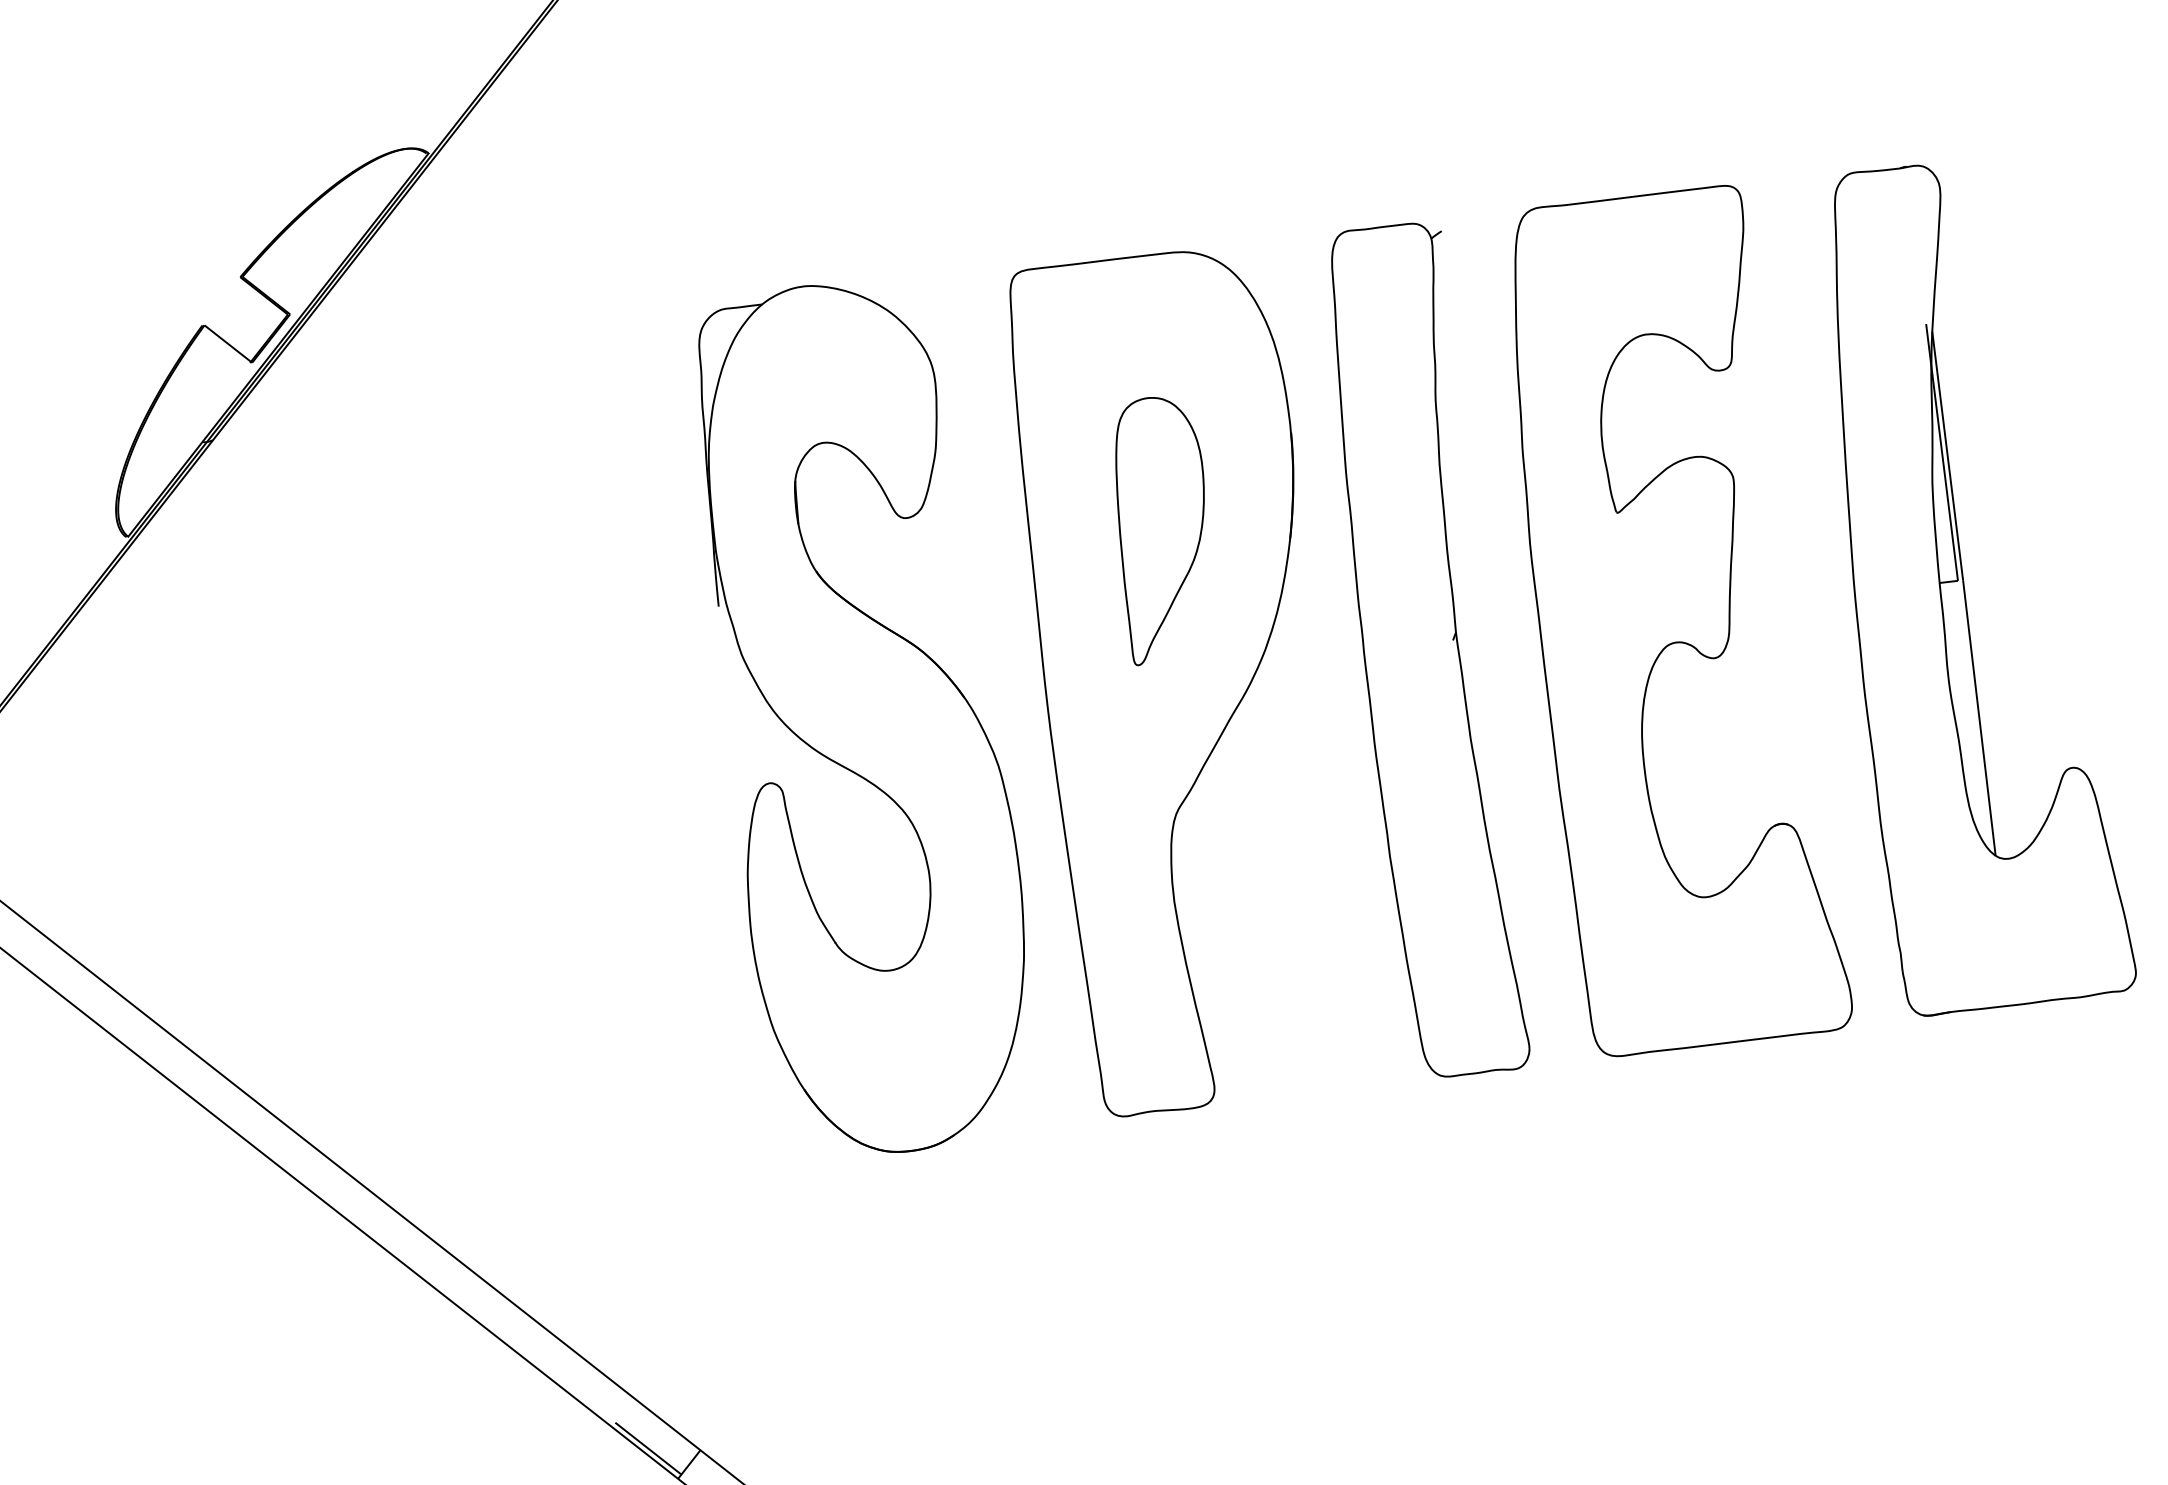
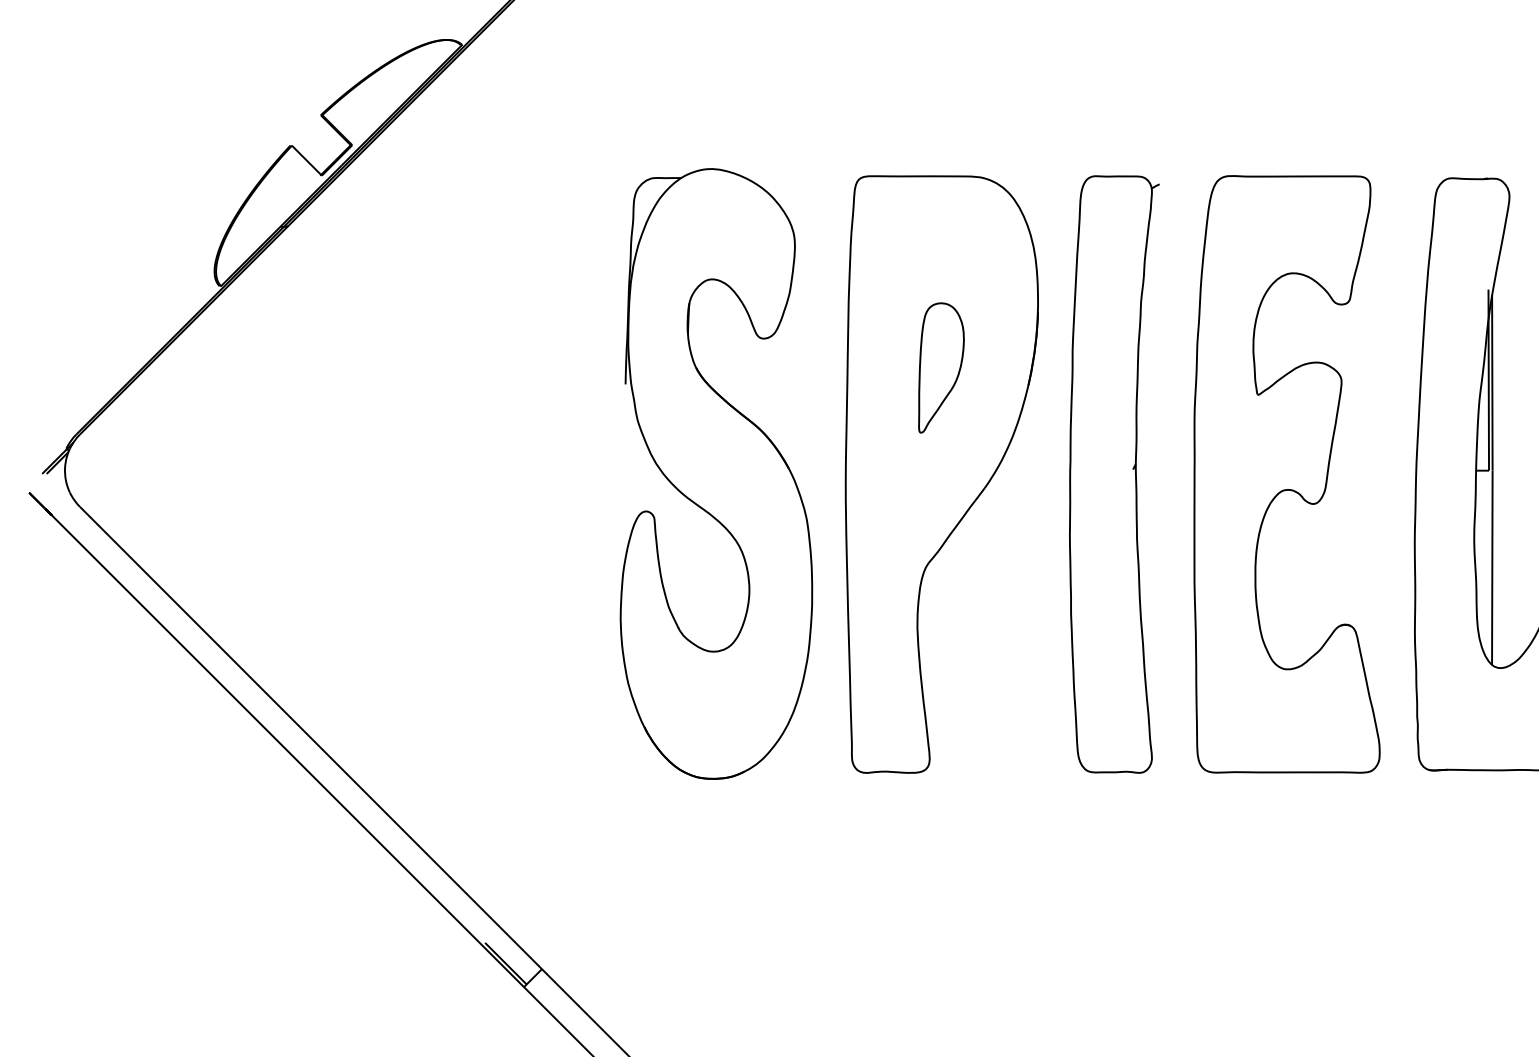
part: (1163, 528) -> (941, 367), size x0.7

